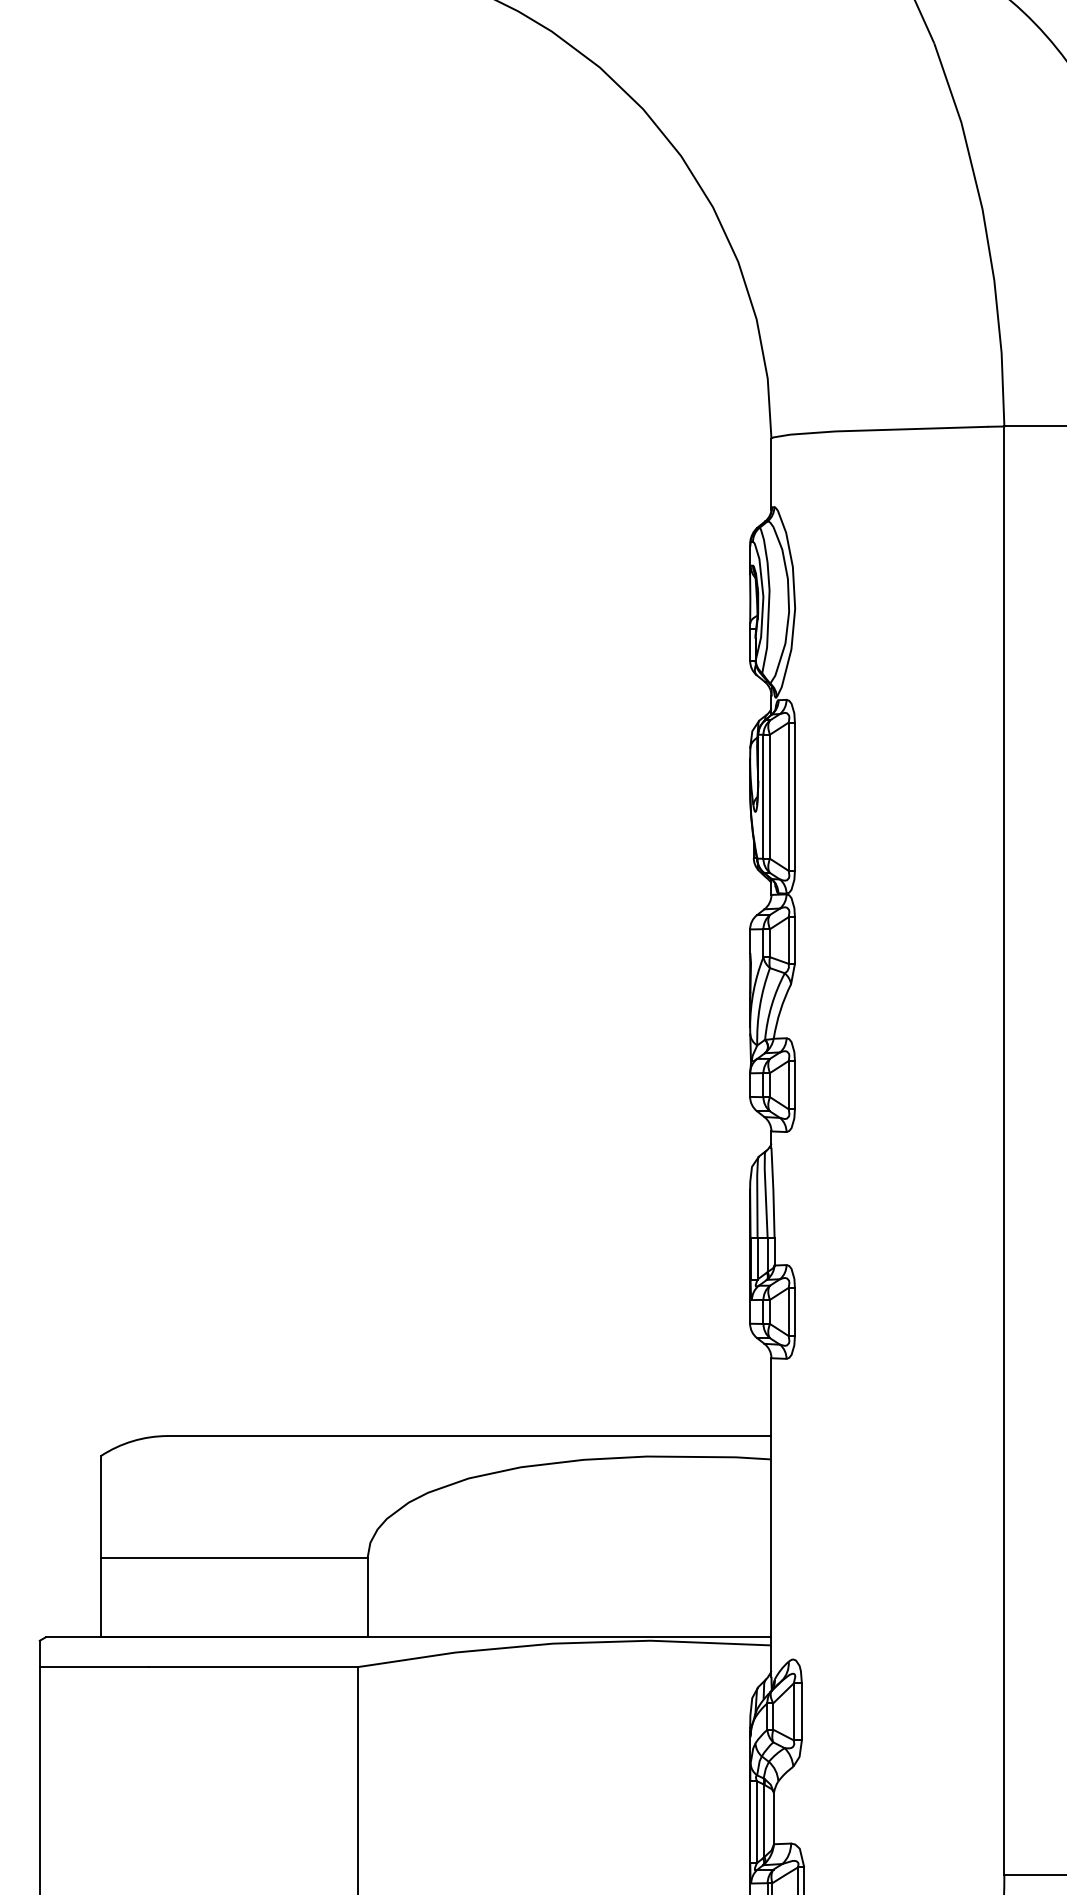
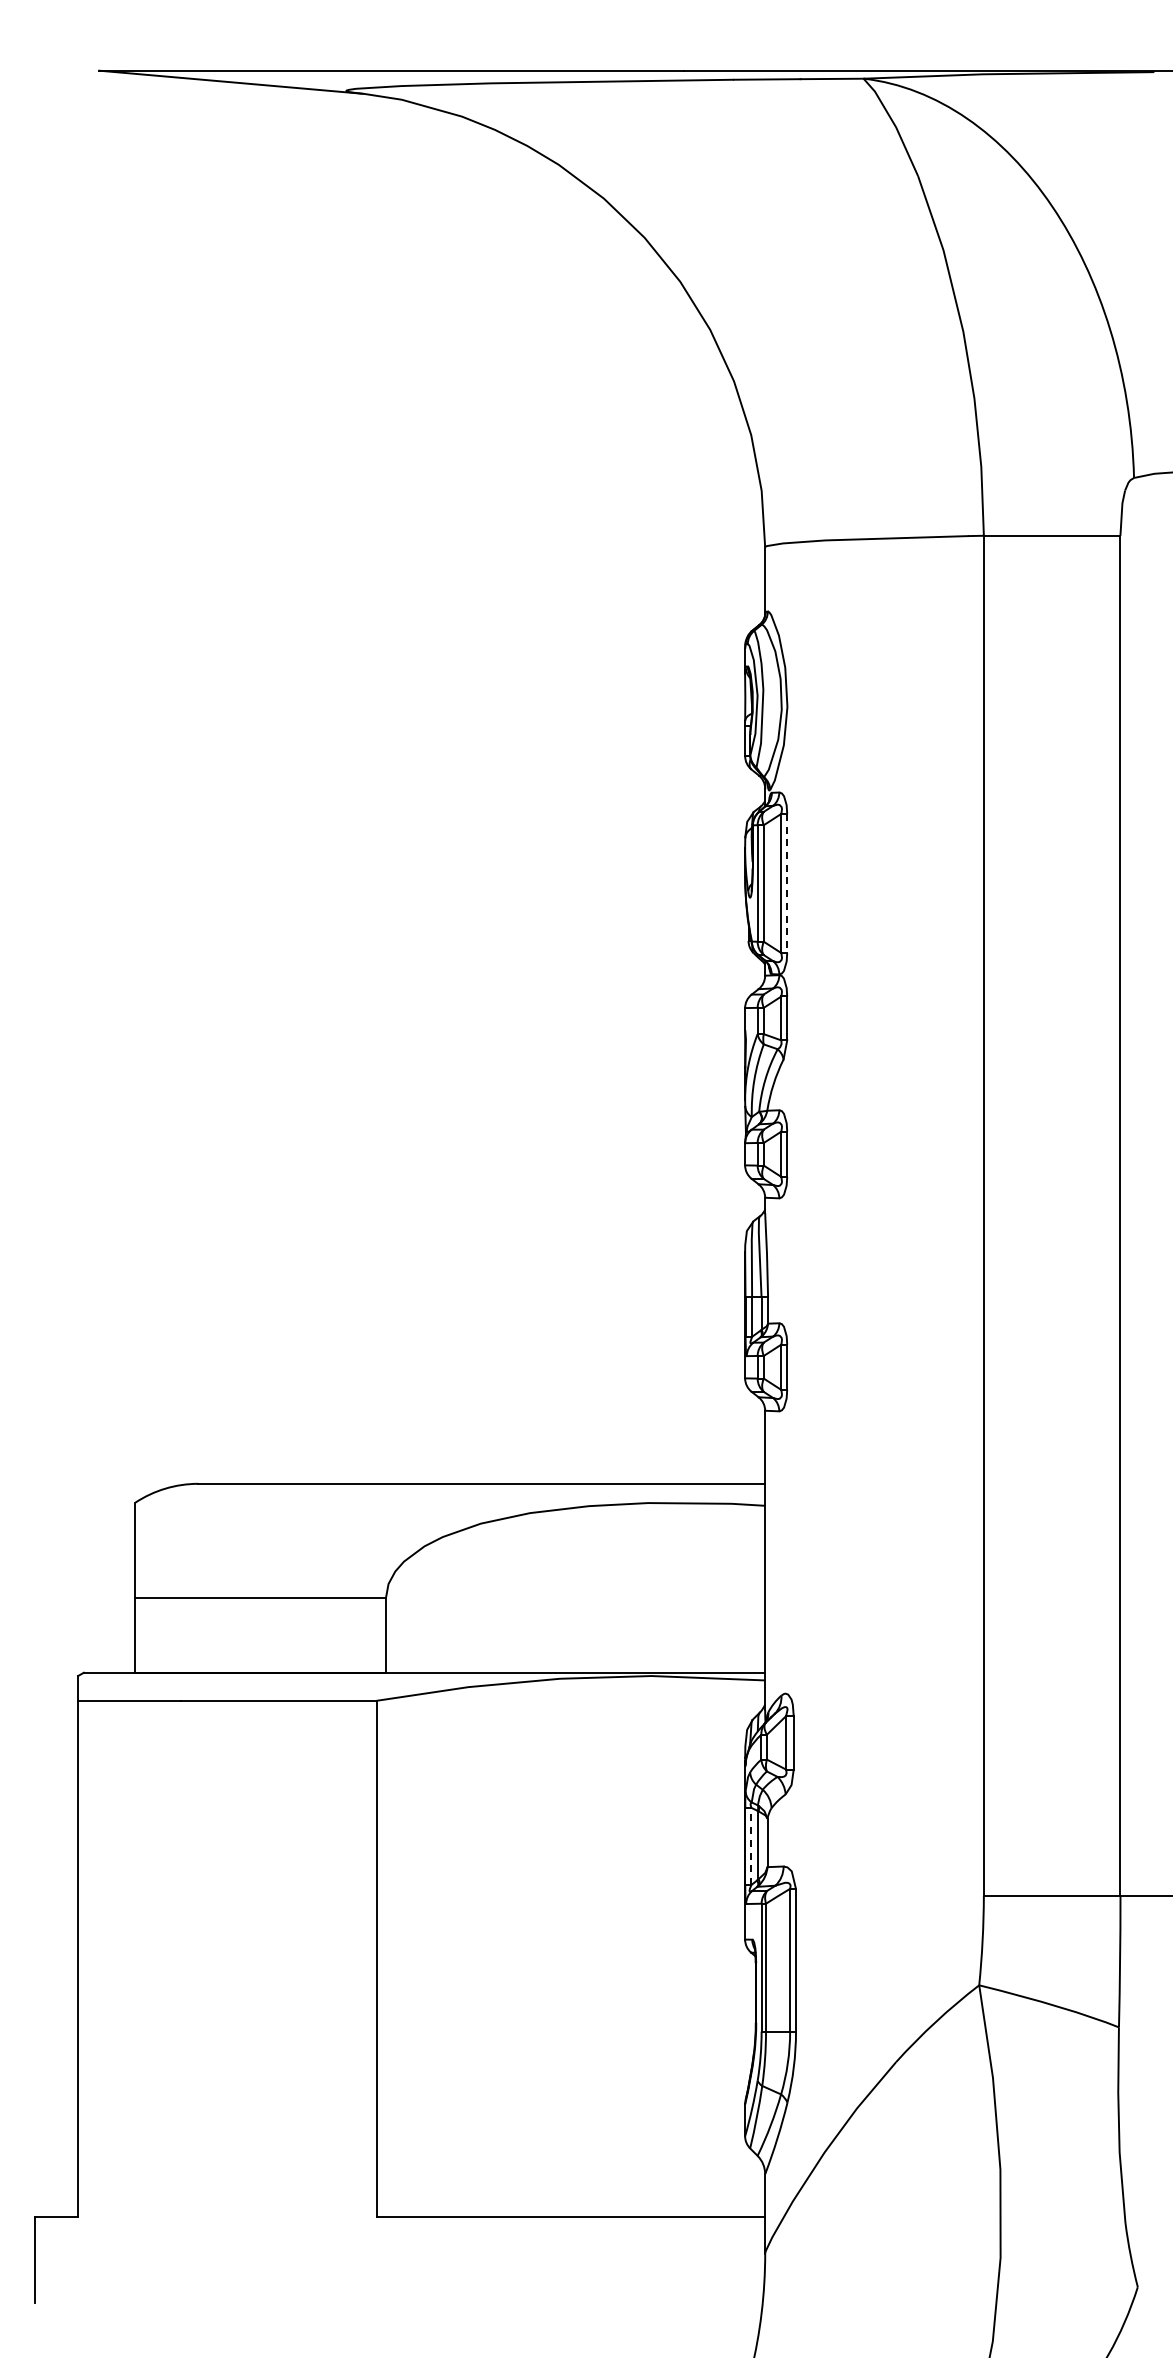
line: (795, 796) -> (787, 883), solid -> dashed
line: (756, 1822) -> (751, 1846), solid -> dashed

